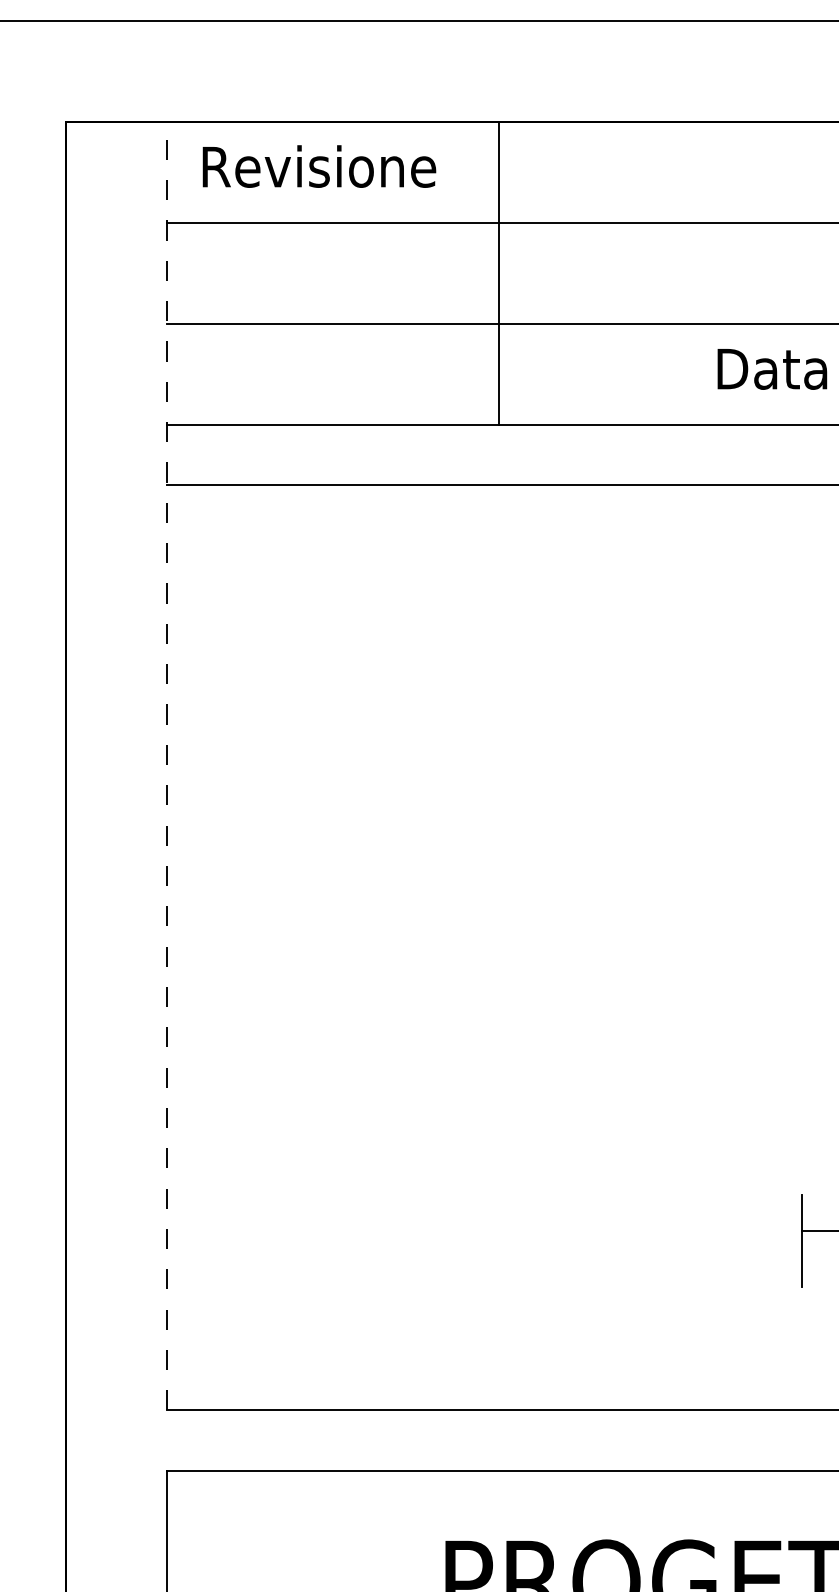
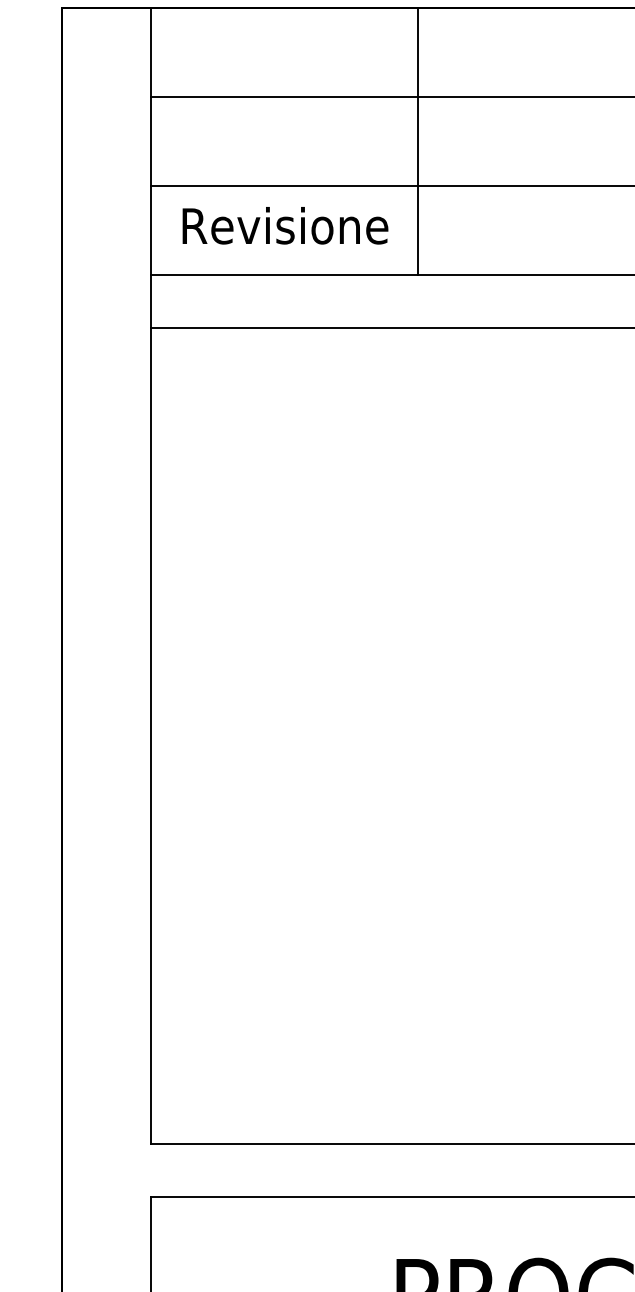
text: (319, 166) -> (285, 225), moved
line: (498, 273) -> (417, 141), moved
line: (167, 765) -> (151, 575), dashed -> solid

